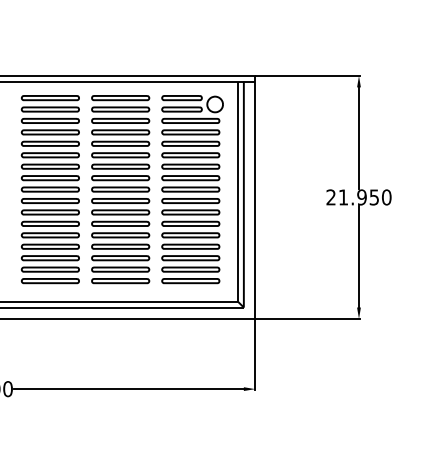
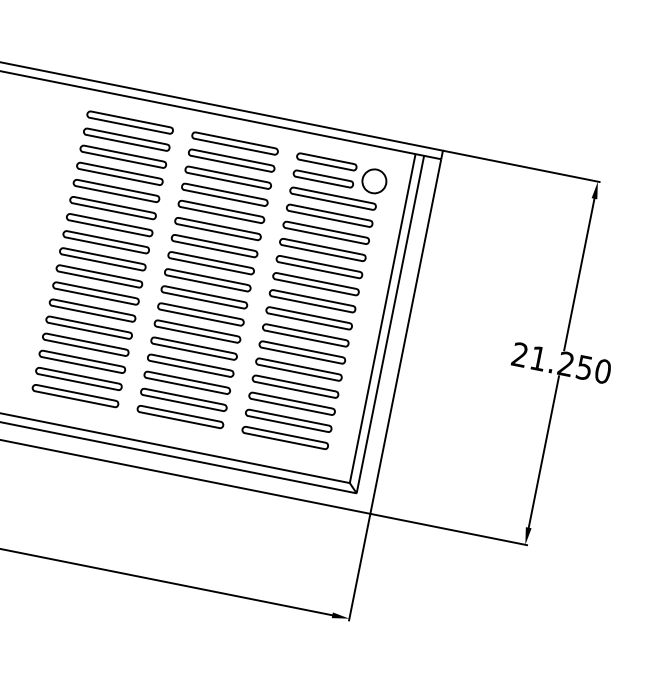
text: (361, 197) -> (565, 364), 21.950 -> 21.250

